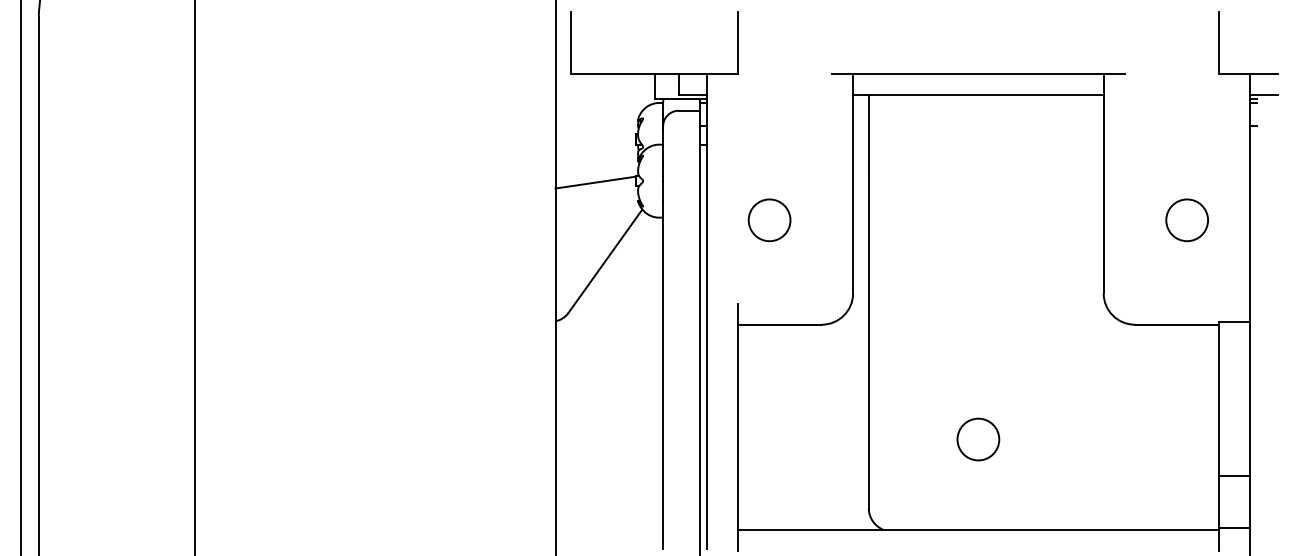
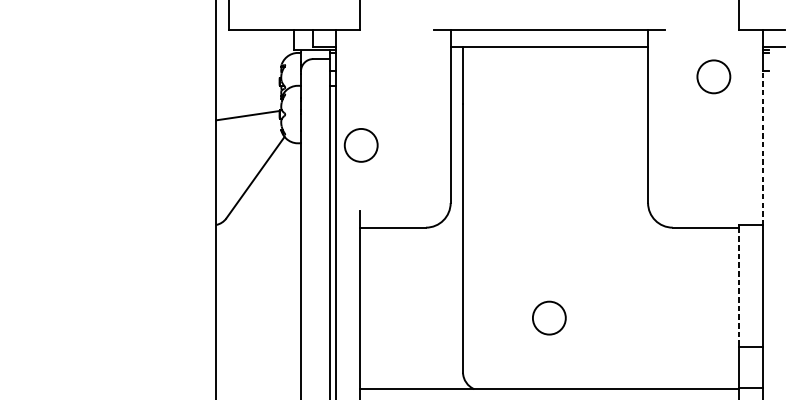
circle: (769, 220) -> (361, 145), moved
circle: (1186, 220) -> (713, 77), moved
line: (1249, 224) -> (762, 148), solid -> dashed
line: (1218, 400) -> (738, 287), solid -> dashed

